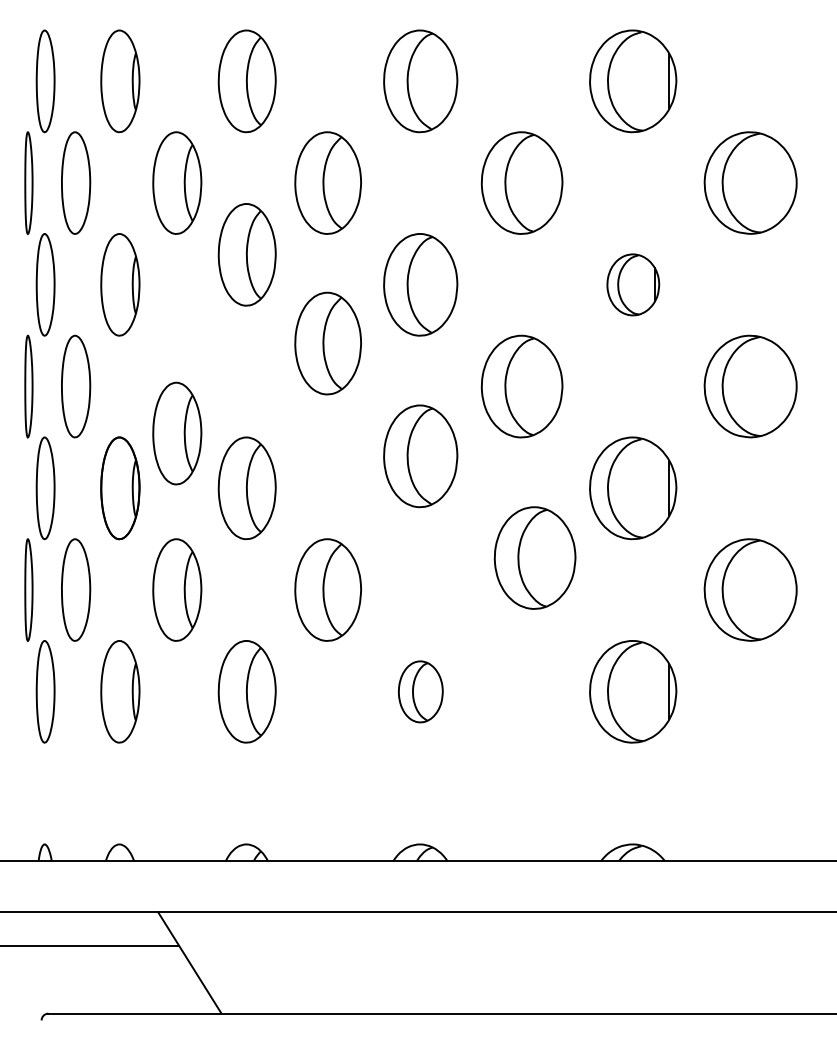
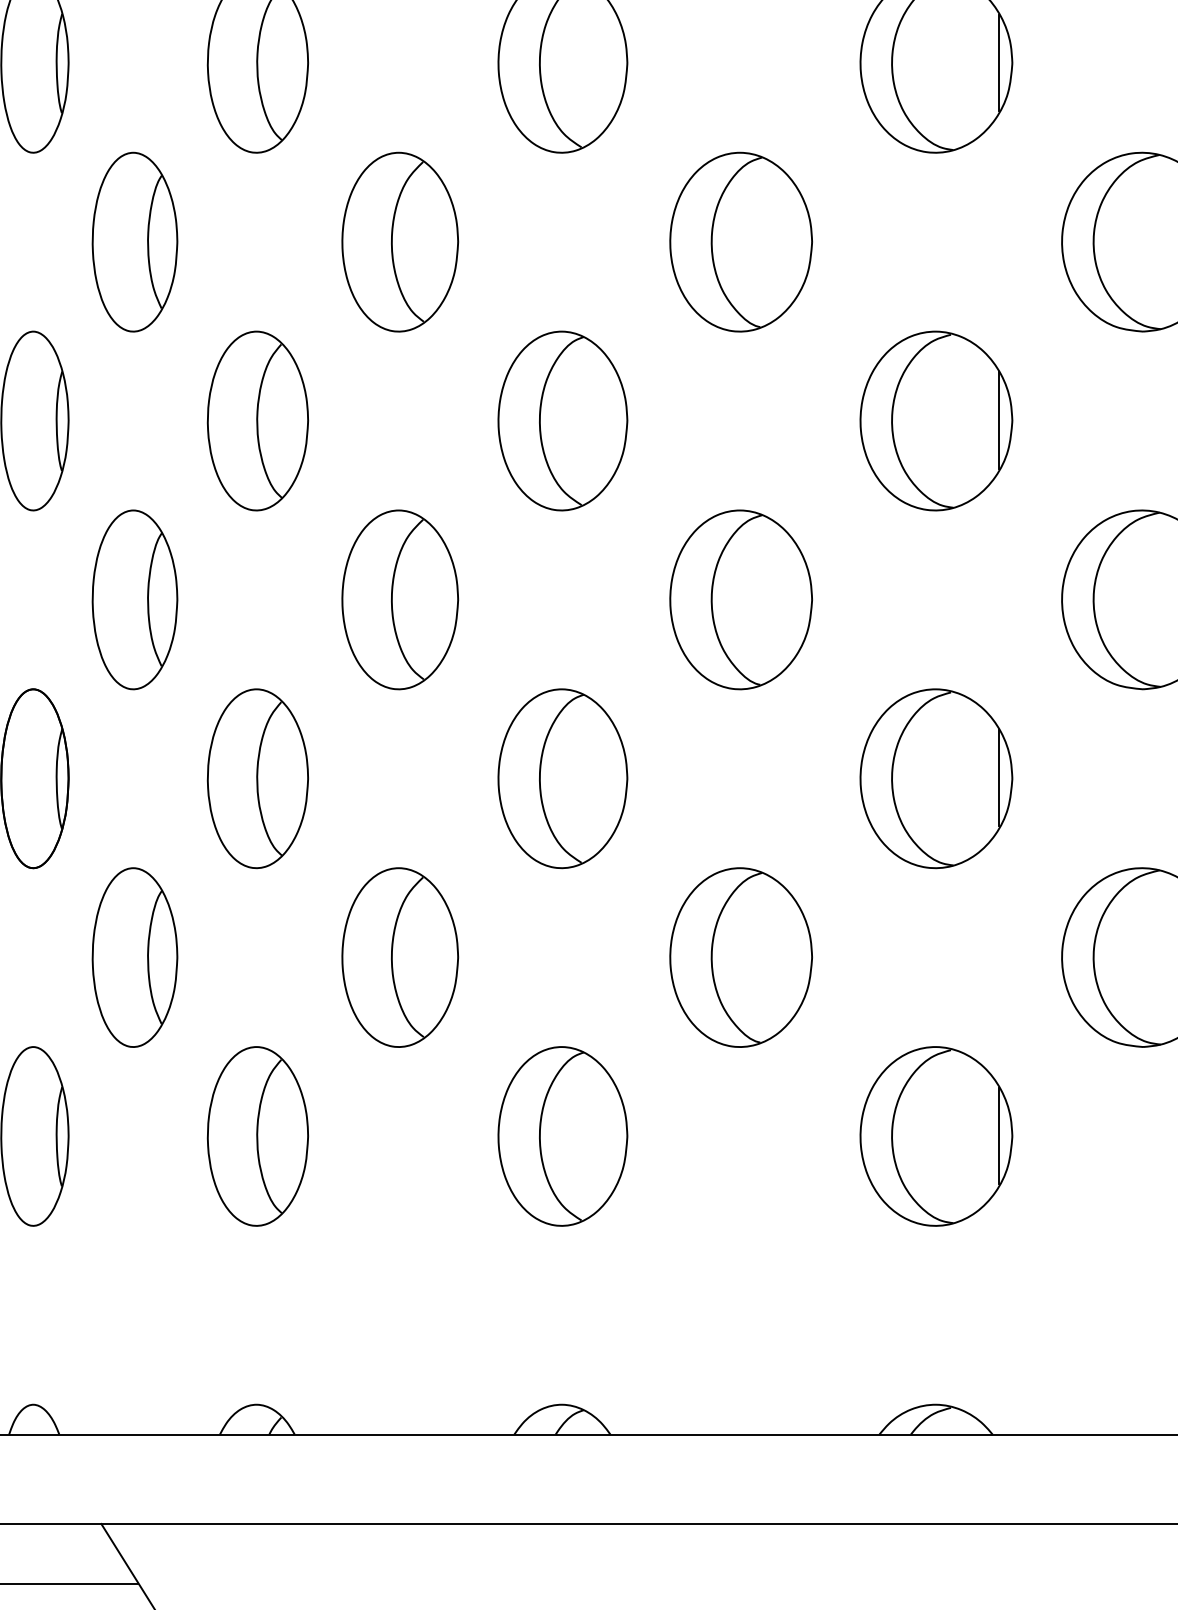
part: (246, 254) -> (256, 420), moved
part: (633, 284) -> (936, 420), size x1.67
part: (327, 343) -> (399, 599), moved
part: (177, 433) -> (135, 599), moved
part: (420, 456) -> (562, 779), moved
part: (534, 557) -> (740, 956), moved
part: (420, 691) -> (562, 1135), size x1.67

